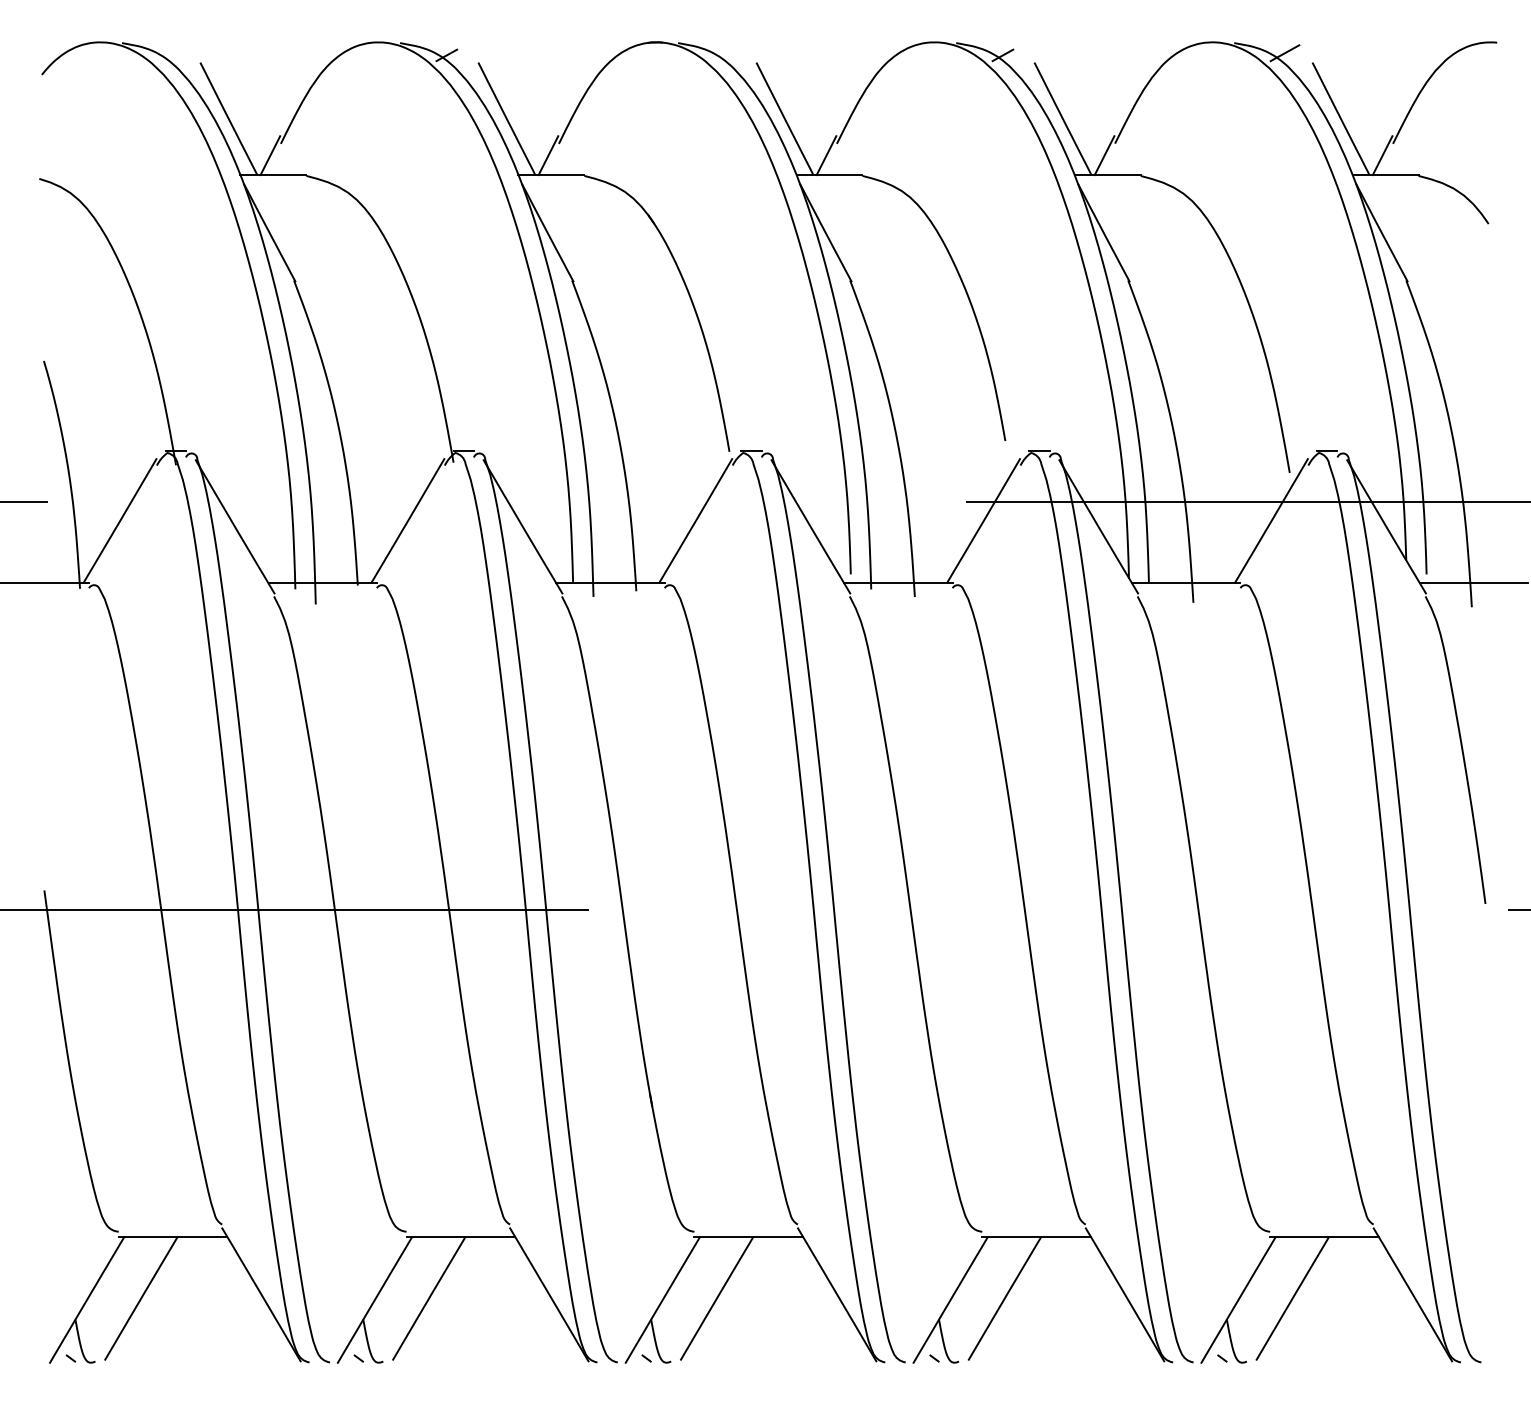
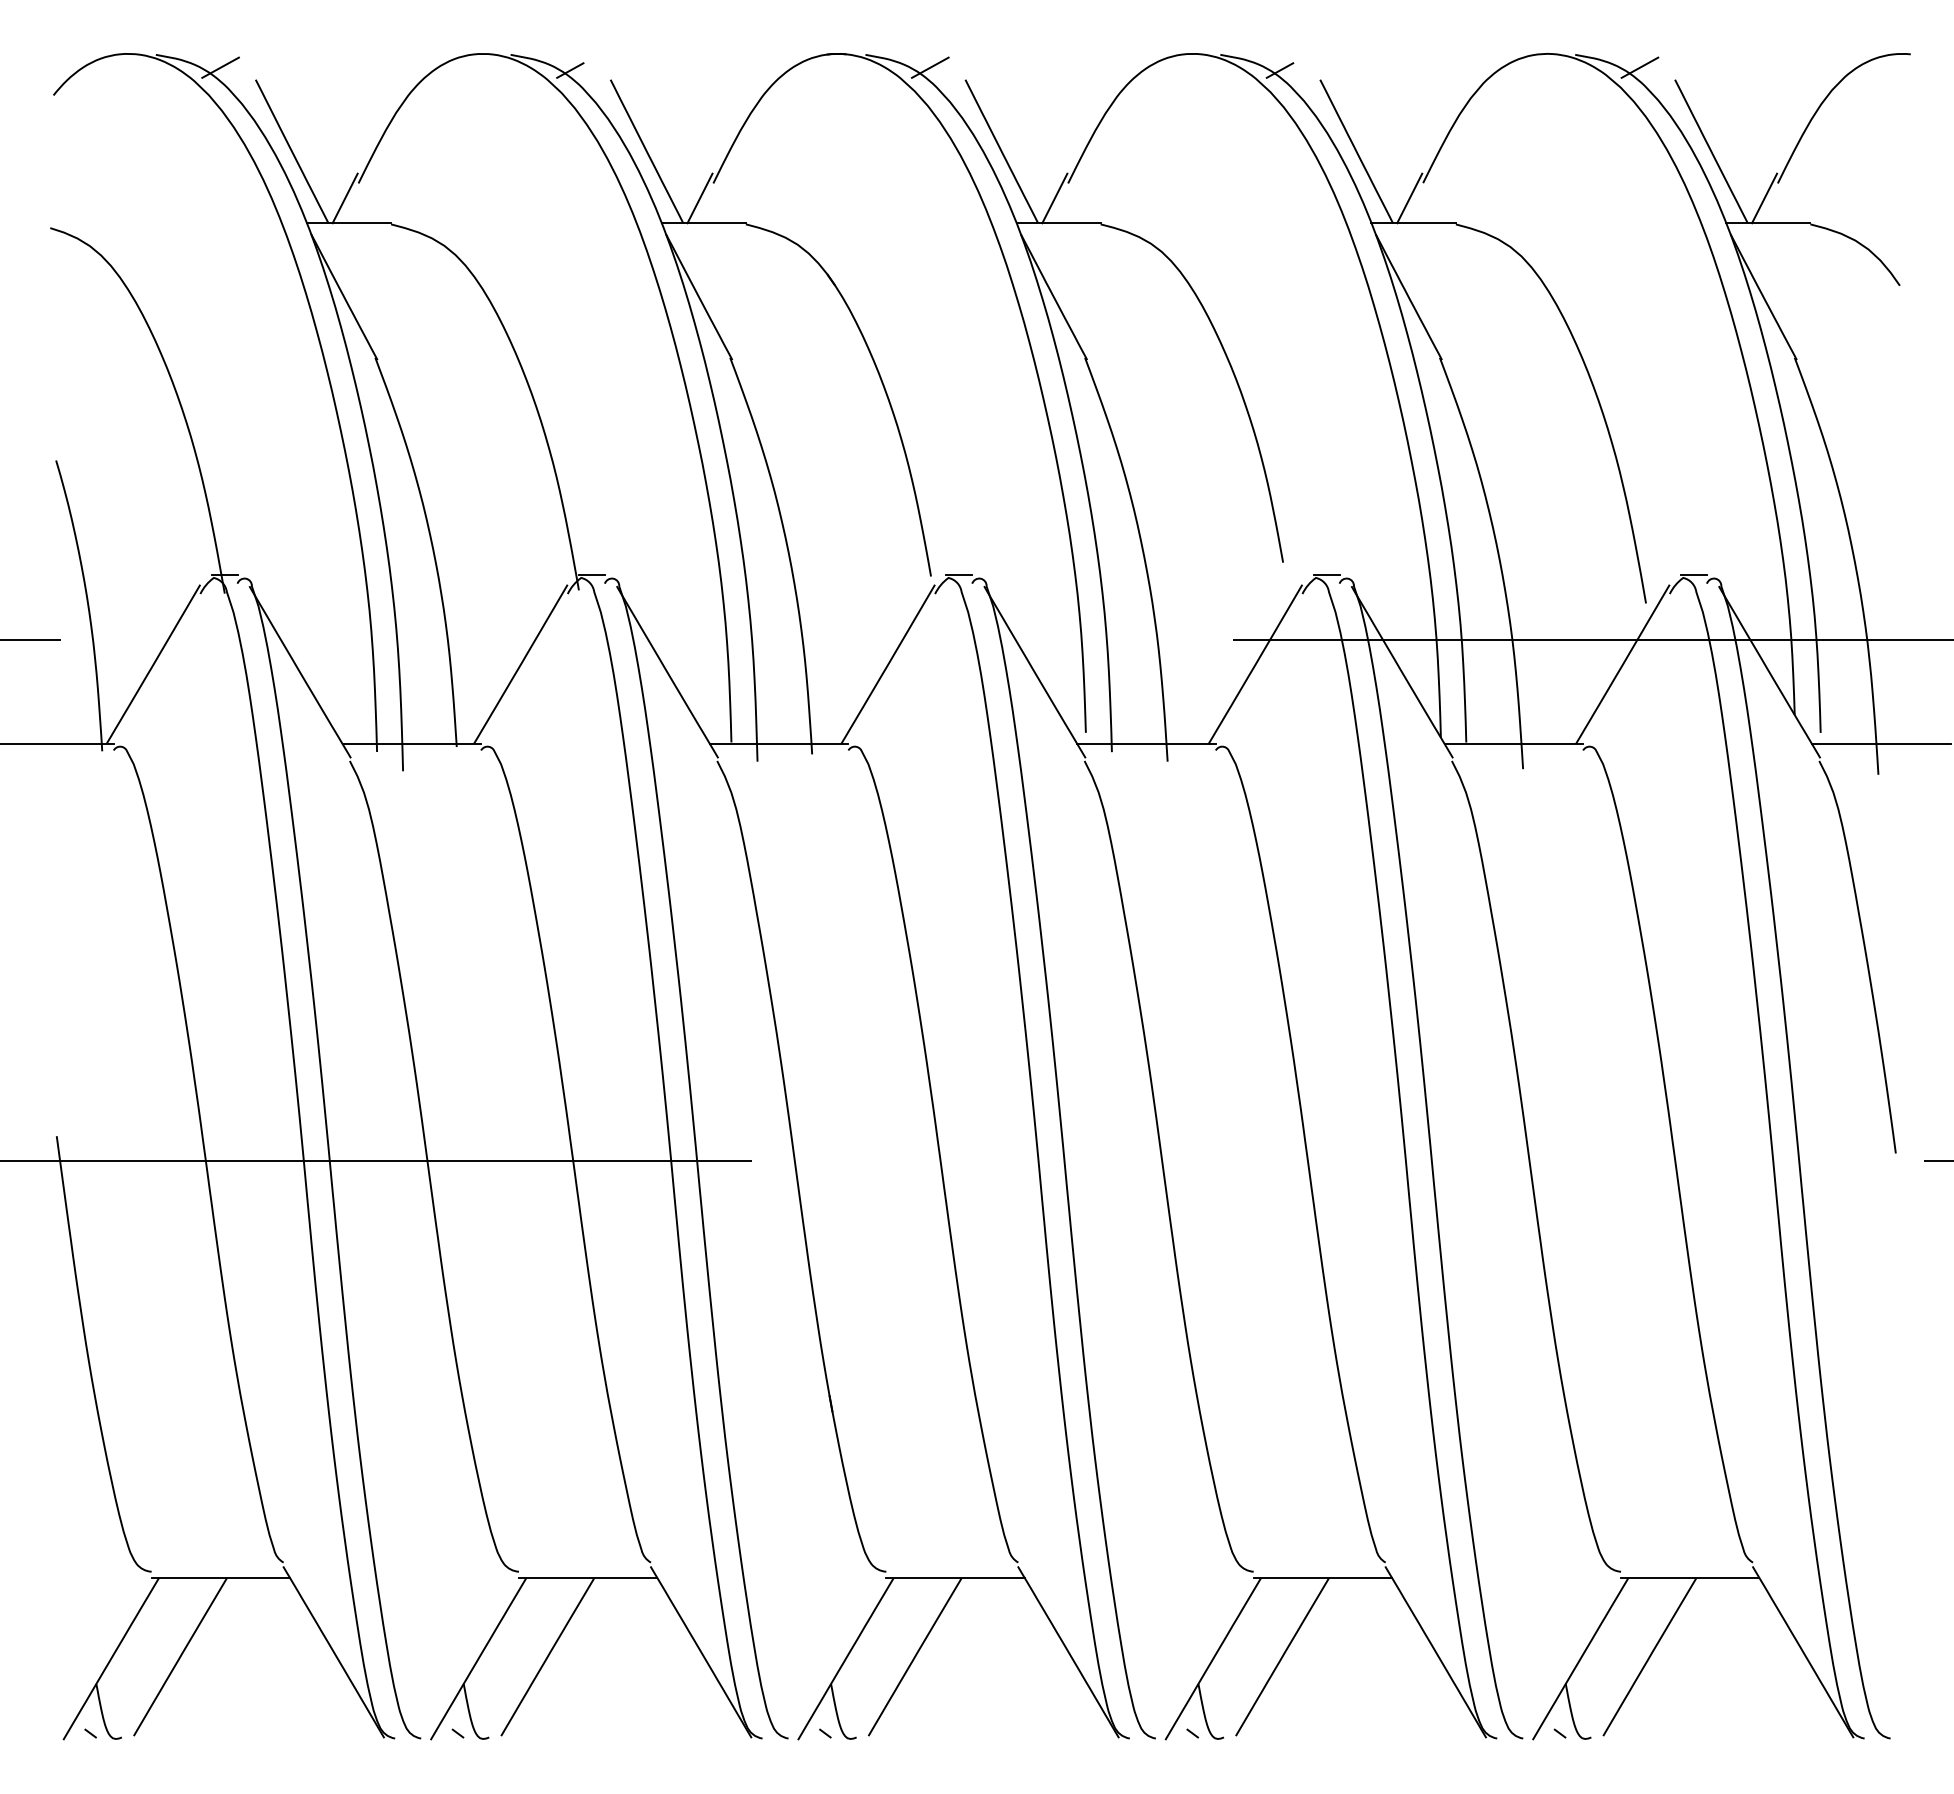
line: (172, 53) -> (220, 67), added
line: (728, 53) -> (929, 67), added

